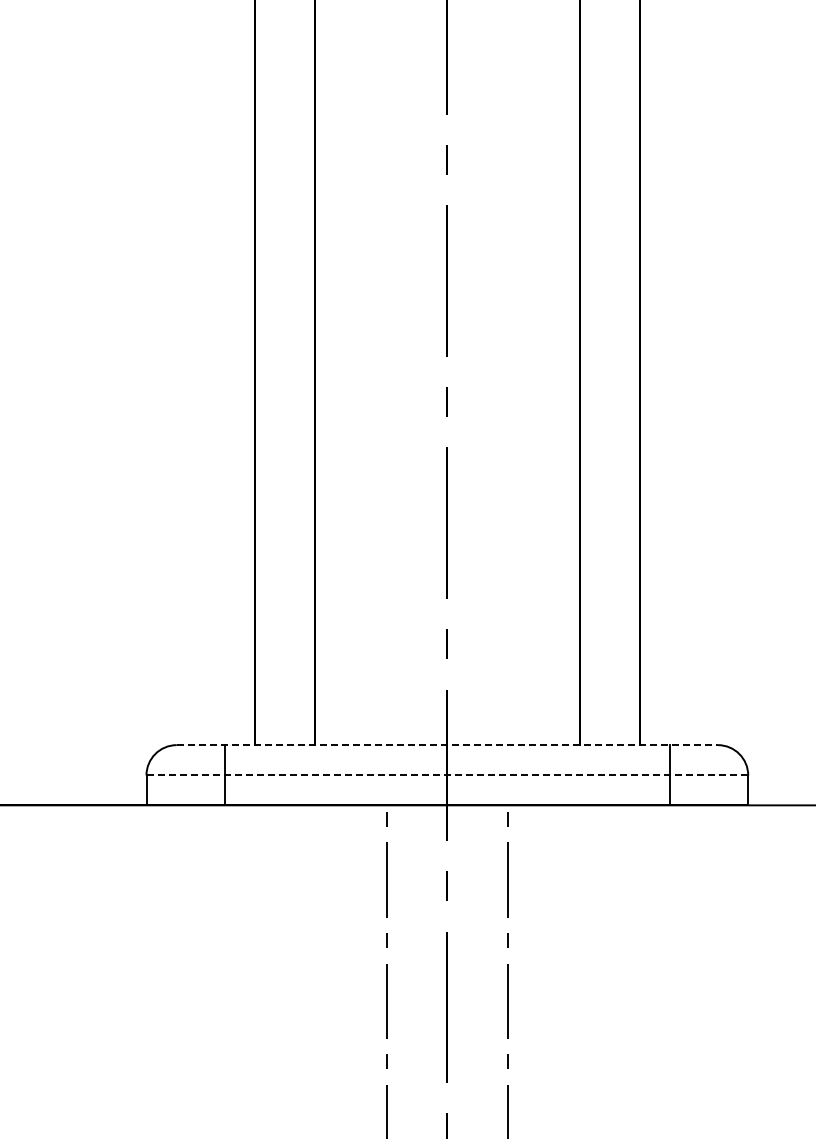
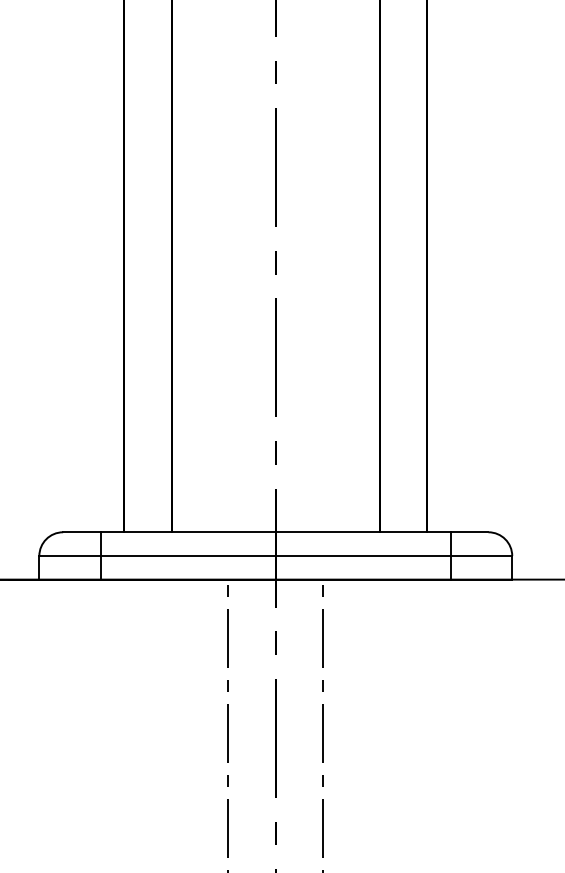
line: (447, 745) -> (275, 532), dashed -> solid
line: (447, 775) -> (275, 556), dashed -> solid

